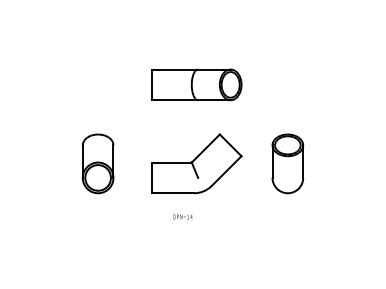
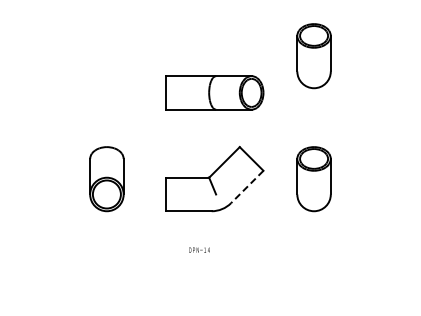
part: (287, 51) -> (313, 56), added
line: (226, 171) -> (247, 187), solid -> dashed
text: (182, 216) -> (199, 249), moved

